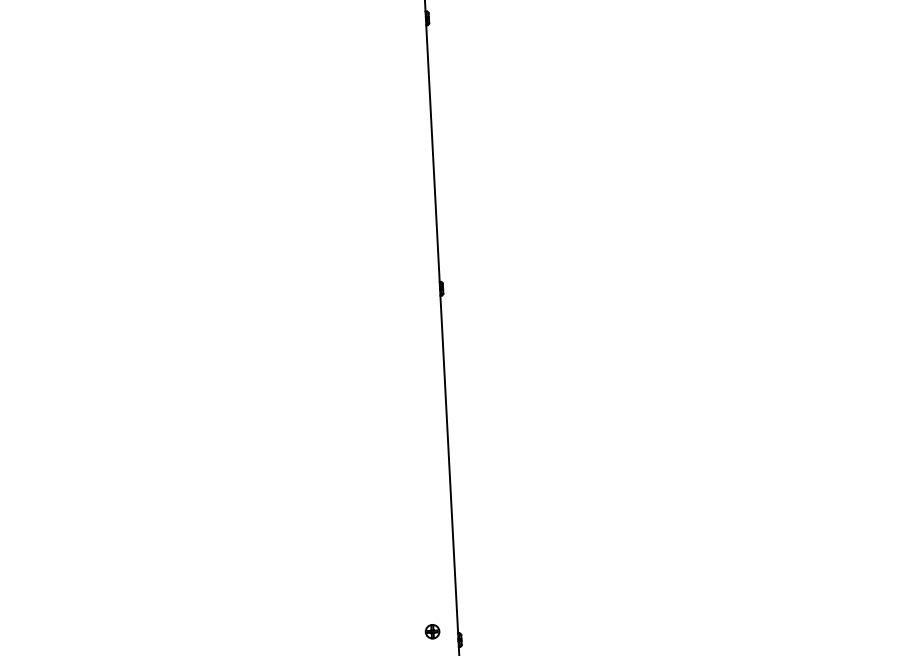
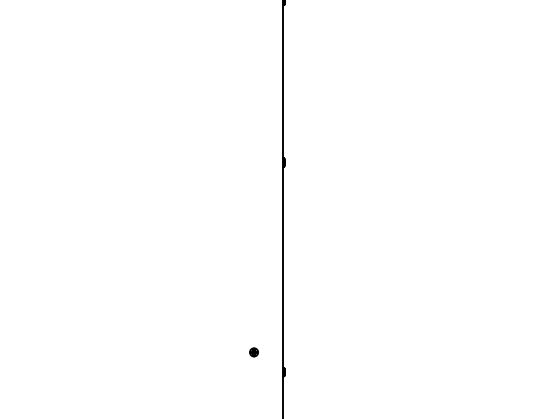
part: (431, 631) -> (253, 352), moved

